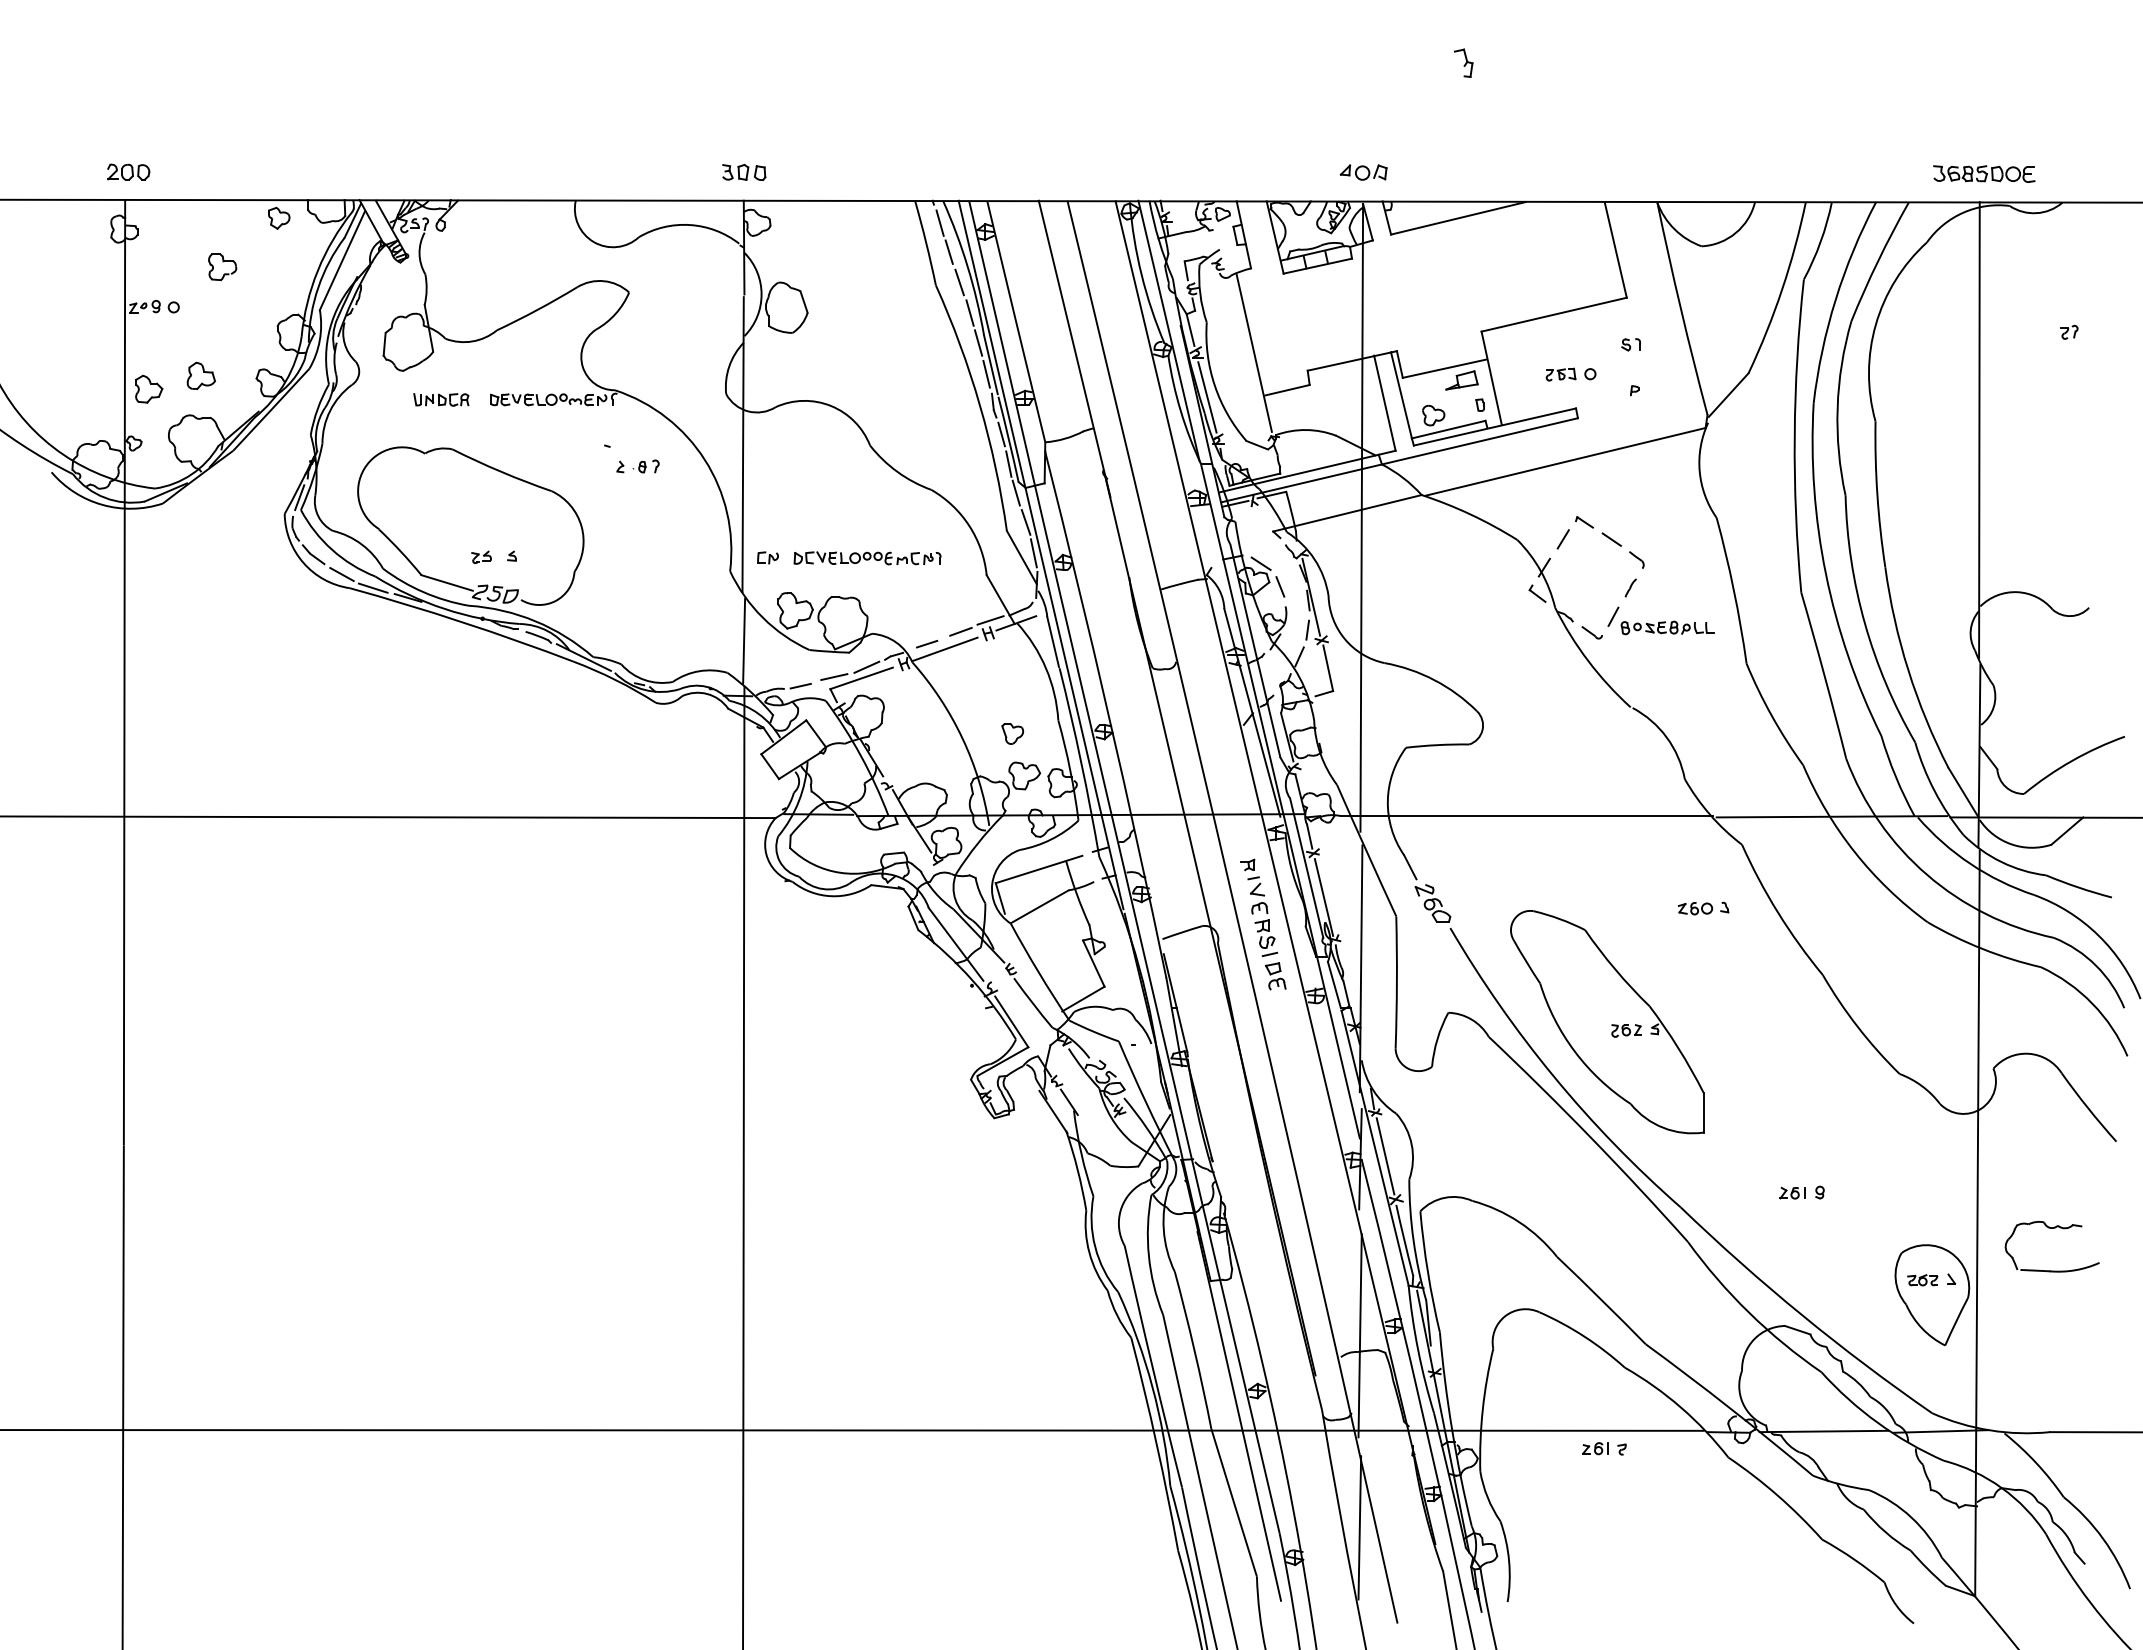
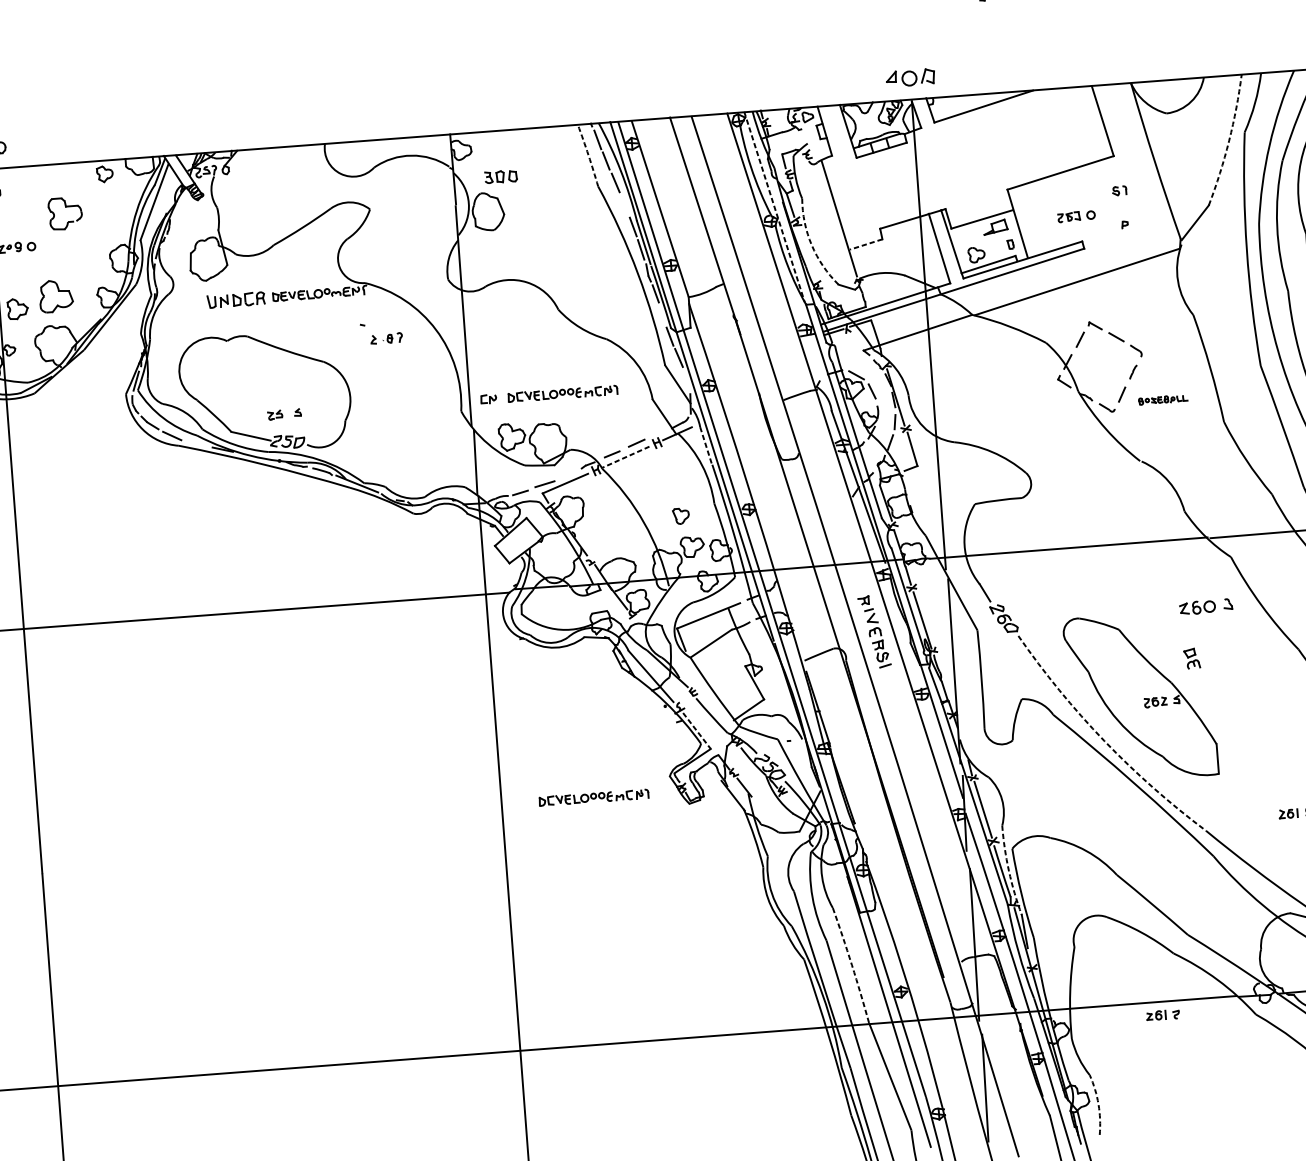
part: (744, 172) -> (501, 176), moved
part: (1363, 172) -> (910, 77), size x1.4
arc: (926, 242) -> (588, 155), solid -> dashed
part: (222, 267) -> (65, 214), size x1.6
arc: (1782, 289) -> (1229, 141), solid -> dashed
line: (969, 312) -> (624, 204), removed
line: (1169, 330) -> (774, 206), solid -> dashed
part: (200, 375) -> (55, 295), size x1.6
arc: (1214, 385) -> (811, 245), solid -> dashed
line: (1287, 390) -> (866, 244), solid -> dashed
line: (1207, 397) -> (807, 254), removed
part: (441, 399) -> (236, 299), size x1.4
line: (1008, 463) -> (662, 315), removed
line: (1033, 553) -> (686, 380), removed
line: (372, 587) -> (195, 443), removed
line: (990, 620) -> (658, 433), removed
part: (1667, 627) -> (1163, 399), size x0.7
line: (1053, 641) -> (706, 445), solid -> dashed
line: (945, 649) -> (626, 457), solid -> dashed
line: (866, 666) -> (568, 474), removed
part: (1703, 908) -> (1205, 606), size x1.4
part: (1275, 976) -> (1191, 658), moved
line: (1012, 1022) -> (697, 731), solid -> dashed
arc: (1554, 1077) -> (1104, 741), solid -> dashed
part: (867, 1100) -> (593, 797), added
arc: (1413, 1240) -> (1008, 870), solid -> dashed
arc: (1194, 1350) -> (851, 965), solid -> dashed
arc: (1509, 1561) -> (1098, 1104), solid -> dashed

